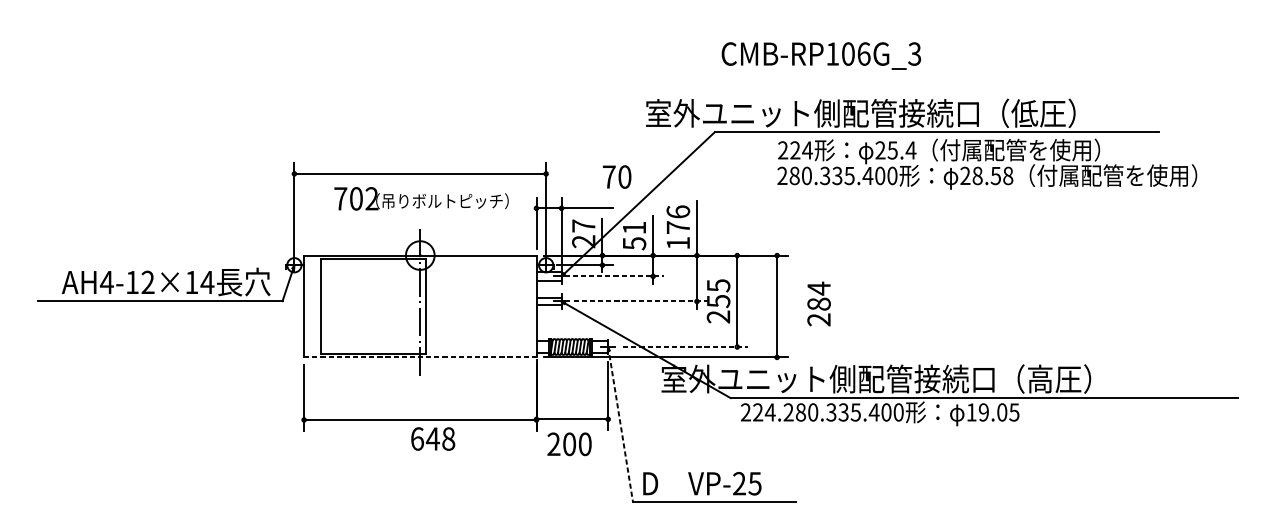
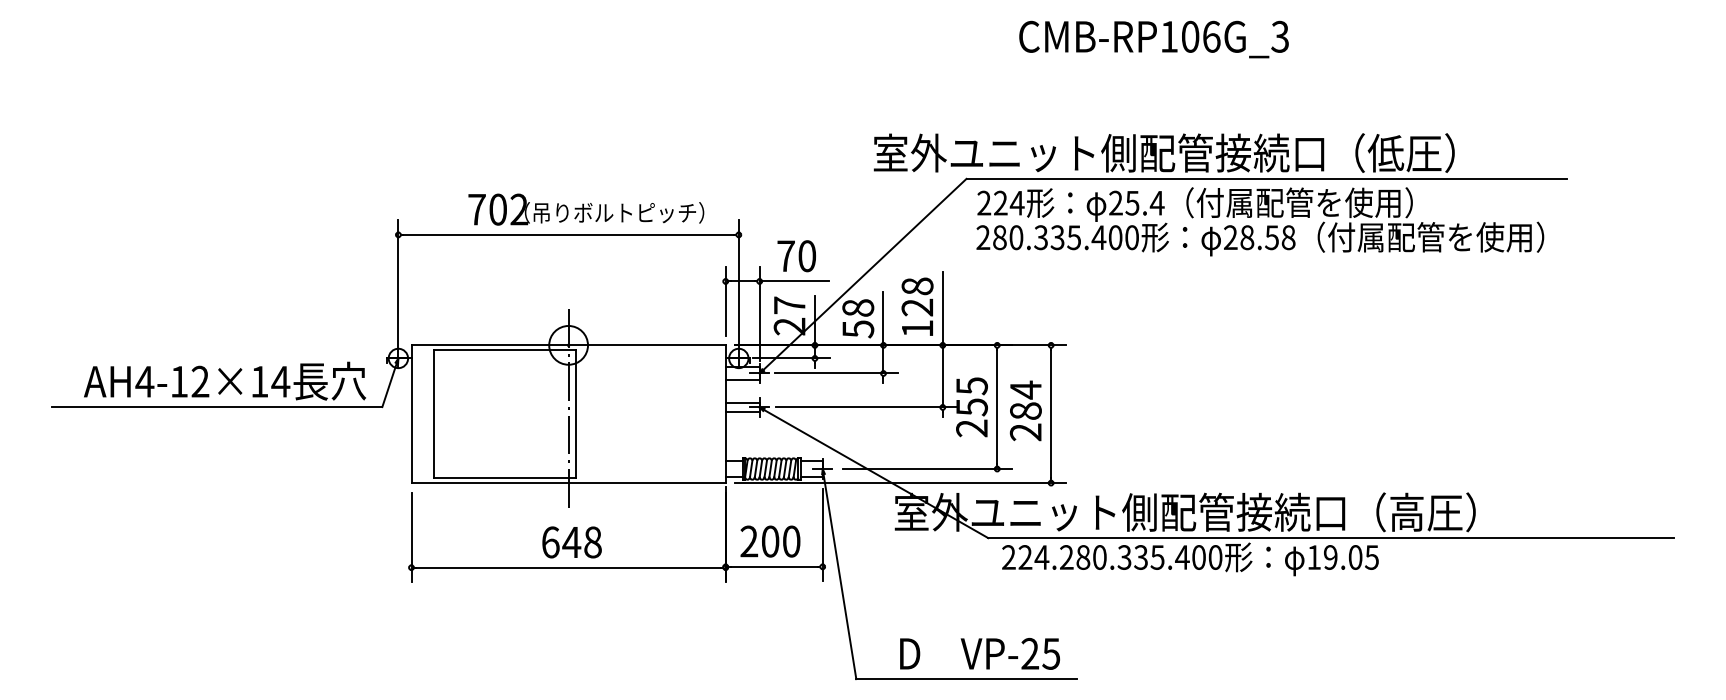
text: (821, 56) -> (1153, 39), moved
text: (987, 163) -> (1260, 221), moved
text: (616, 177) -> (796, 256), moved
text: (421, 198) -> (586, 209), moved
text: (678, 219) -> (917, 296), 176 -> 128
text: (634, 227) -> (858, 307), 51 -> 58
line: (618, 276) -> (836, 373), dashed -> solid
line: (640, 301) -> (866, 407), dashed -> solid
text: (818, 303) -> (1025, 410), moved
line: (685, 347) -> (927, 469), dashed -> solid
line: (420, 357) -> (569, 483), dashed -> solid
line: (620, 425) -> (839, 574), dashed -> solid
text: (432, 439) -> (571, 542), moved
text: (569, 444) -> (770, 541), moved
text: (701, 483) -> (979, 653), moved

